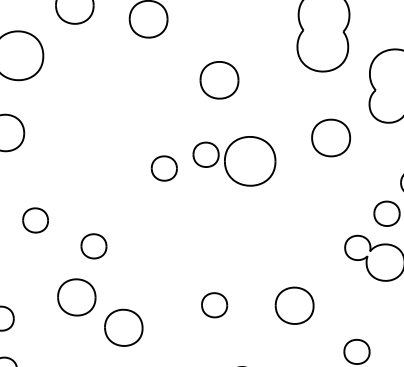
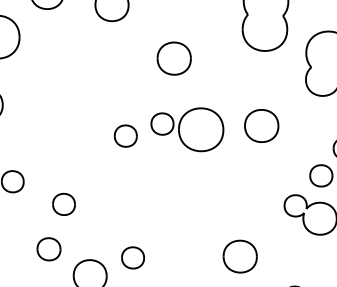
part: (331, 137) -> (262, 125), moved
part: (76, 297) -> (48, 249), size x0.7
part: (214, 305) -> (132, 258), moved

